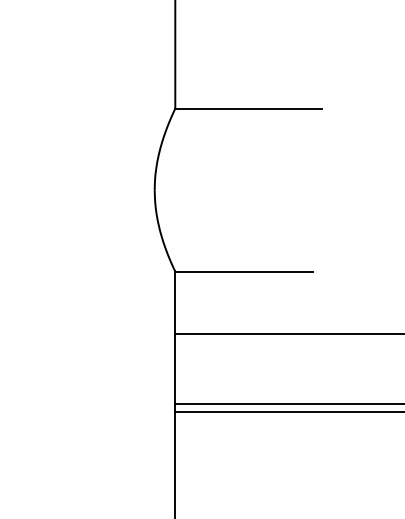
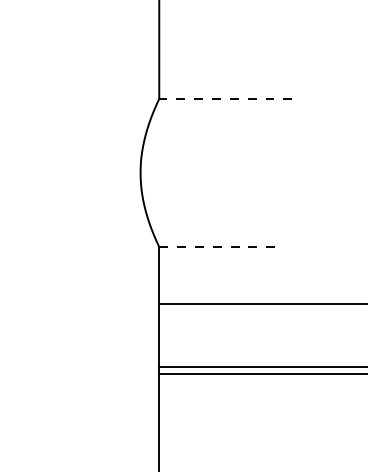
line: (248, 108) -> (225, 98), solid -> dashed
line: (244, 272) -> (222, 247), solid -> dashed

